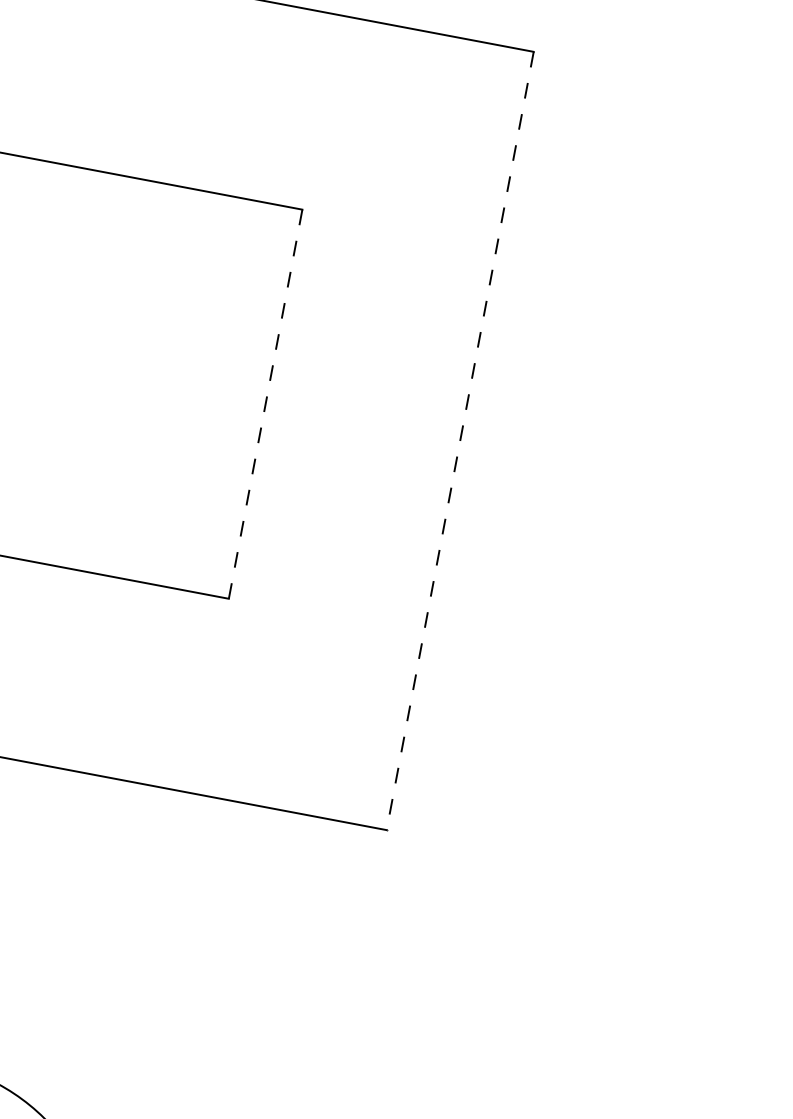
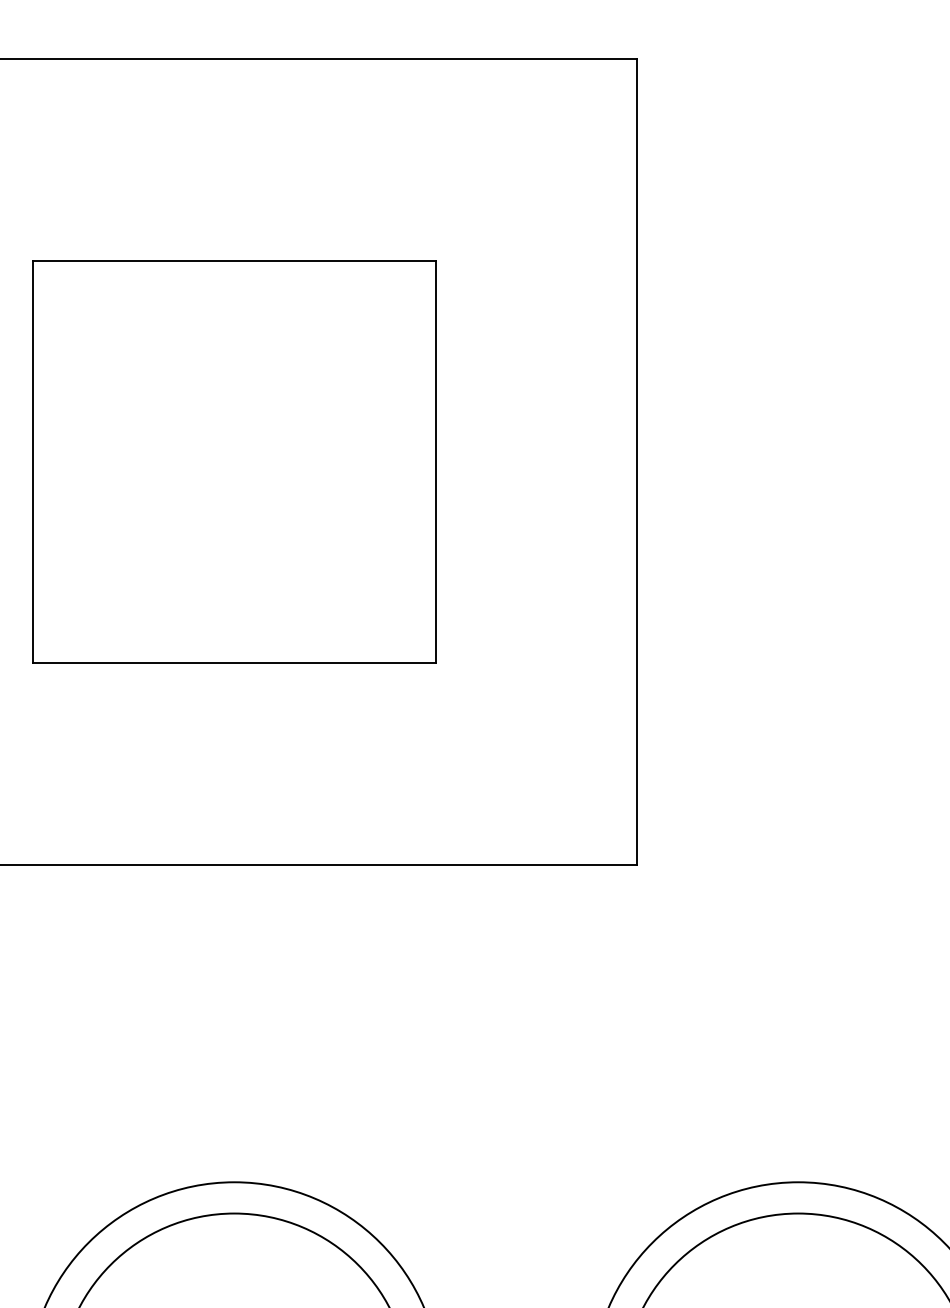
line: (265, 404) -> (435, 462), dashed -> solid
line: (460, 440) -> (637, 461), dashed -> solid

